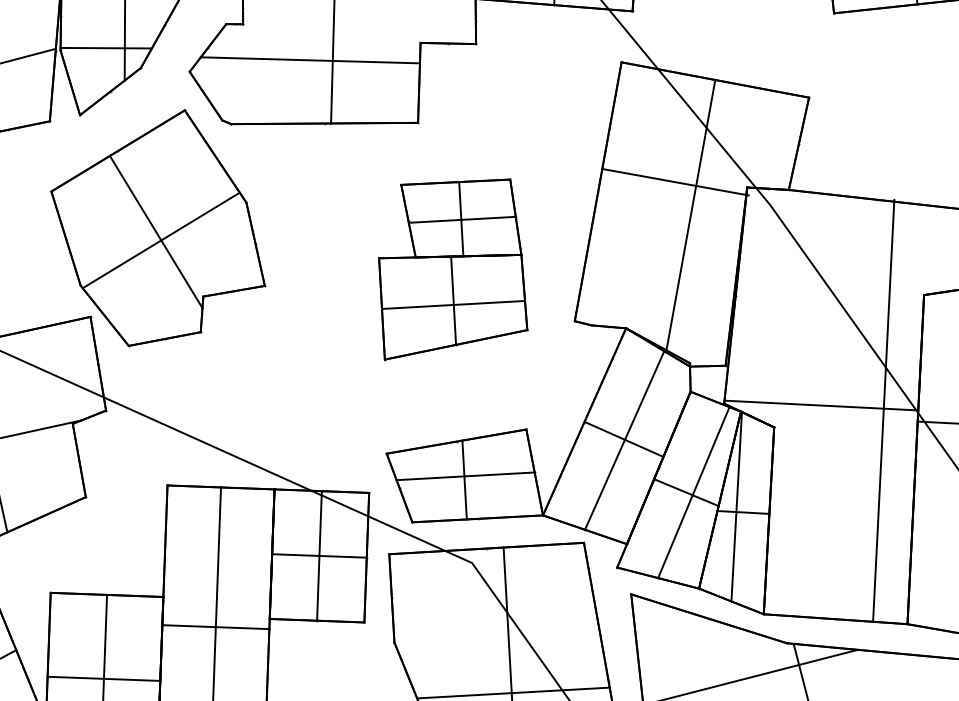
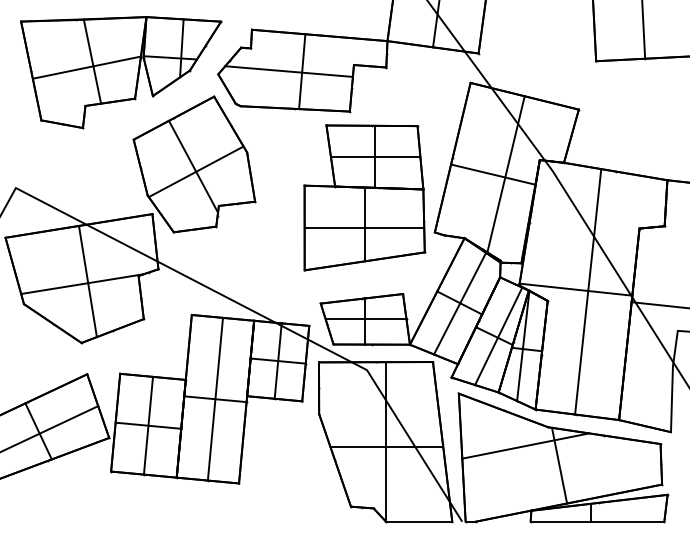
line: (676, 181) -> (493, 174), moved
part: (451, 268) -> (364, 197), size x1.43
line: (884, 410) -> (588, 291), moved

